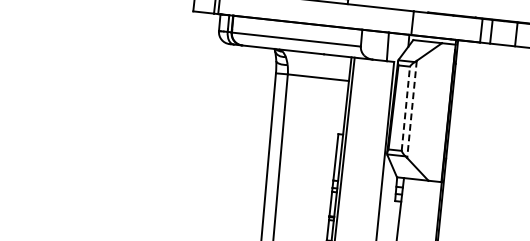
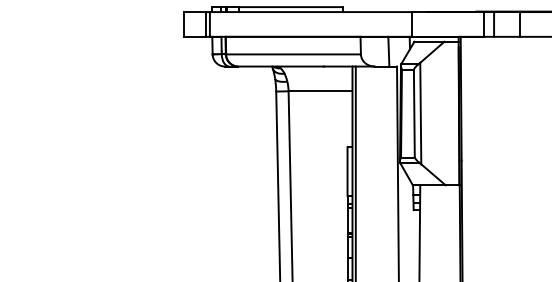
line: (405, 108) -> (414, 113), dashed -> solid
line: (411, 109) -> (420, 113), dashed -> solid

